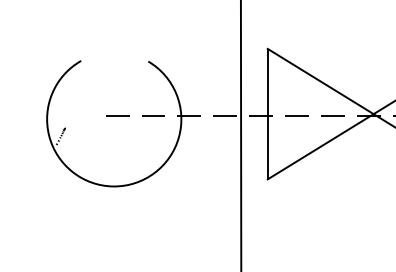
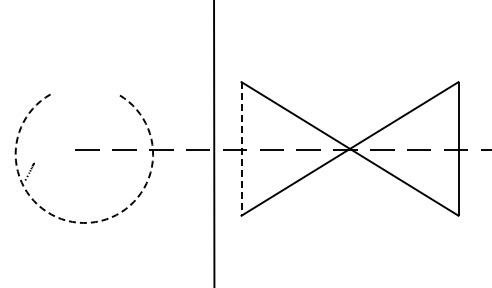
line: (267, 113) -> (241, 148), solid -> dashed
arc: (113, 186) -> (83, 223), solid -> dashed

